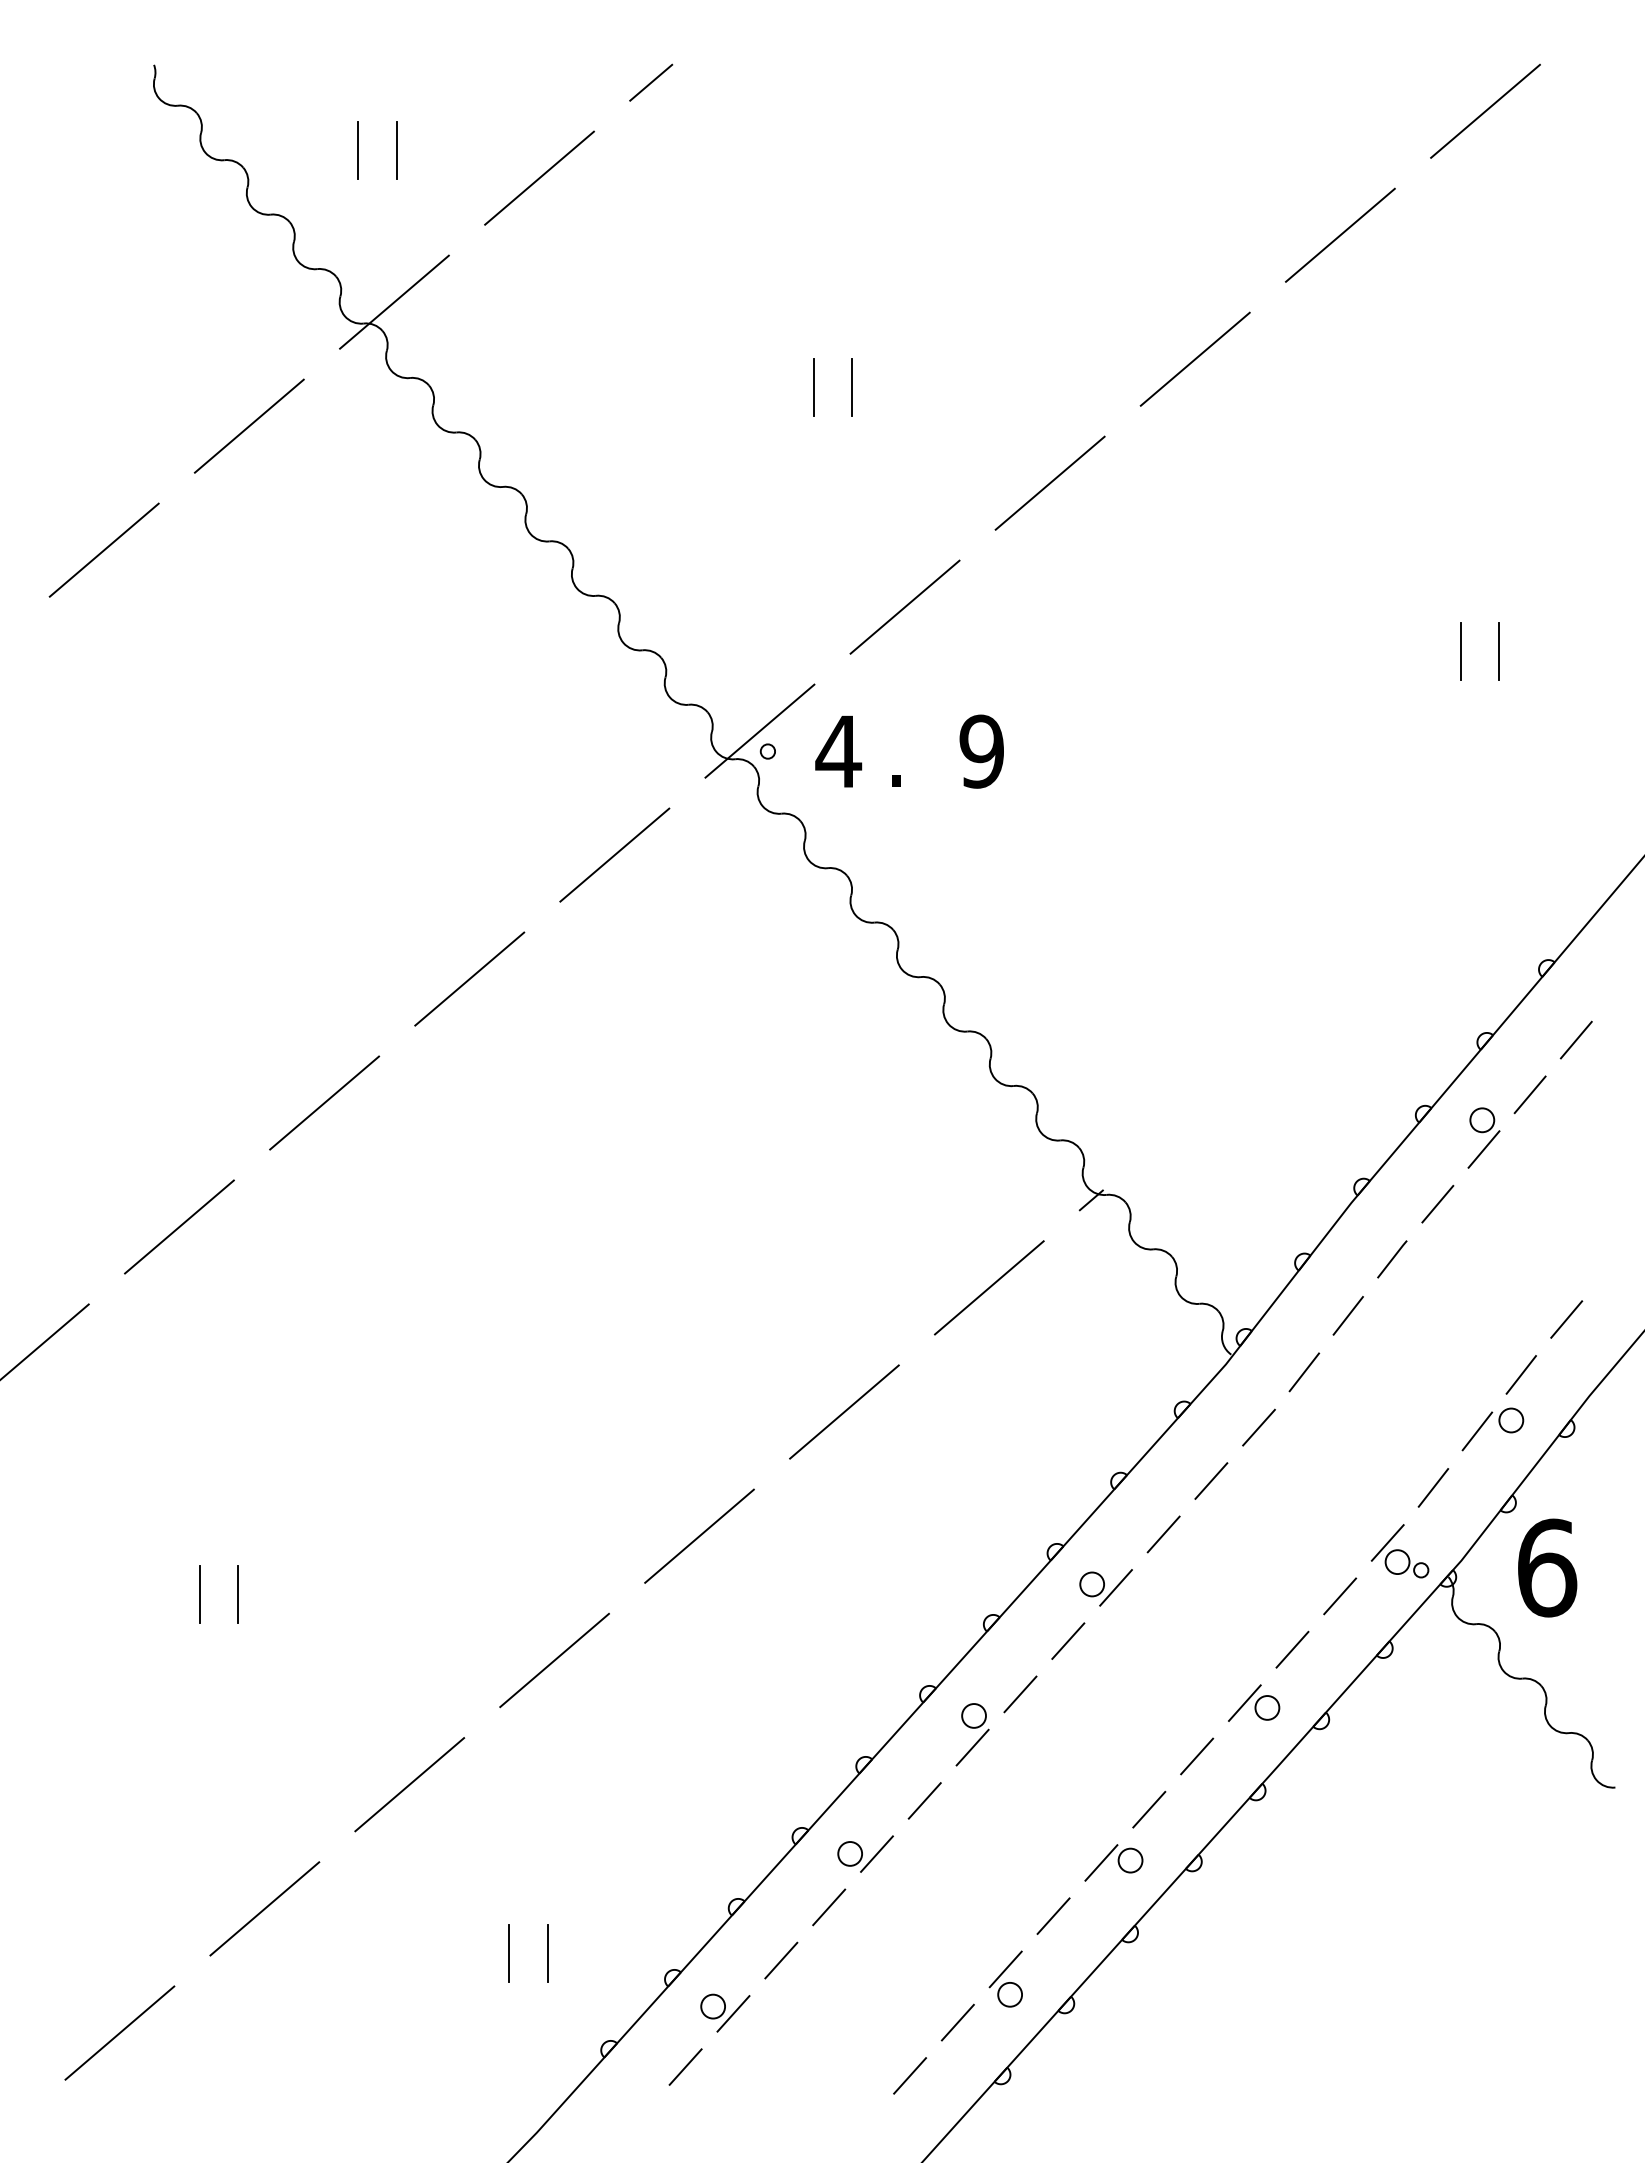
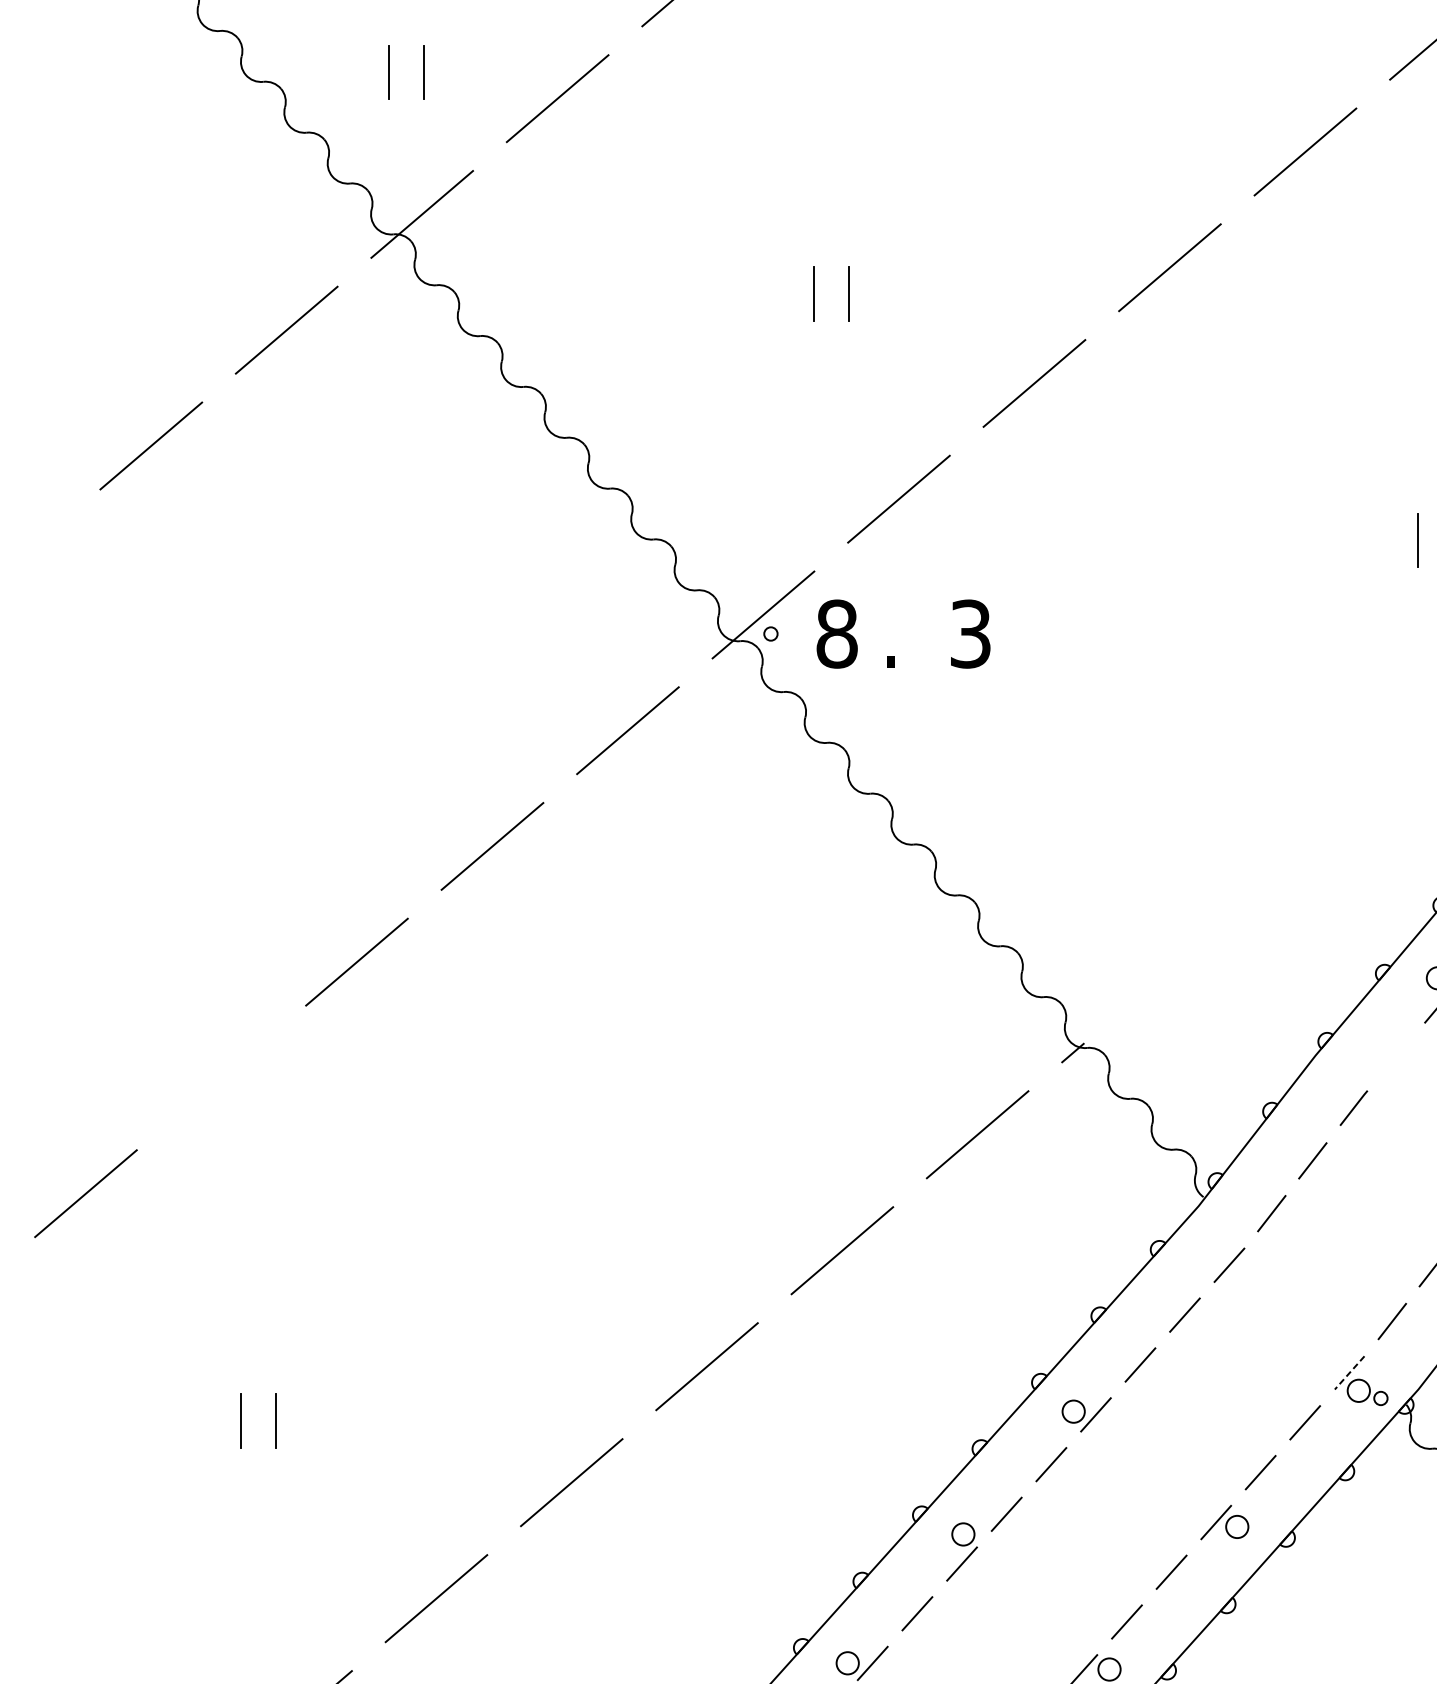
text: (838, 751) -> (836, 633), 4 -> 8
text: (981, 751) -> (970, 633), 9 -> 3
line: (1437, 1203) -> (1396, 1055), removed
line: (179, 1226) -> (221, 1077), removed
line: (1387, 1542) -> (1349, 1372), solid -> dashed

